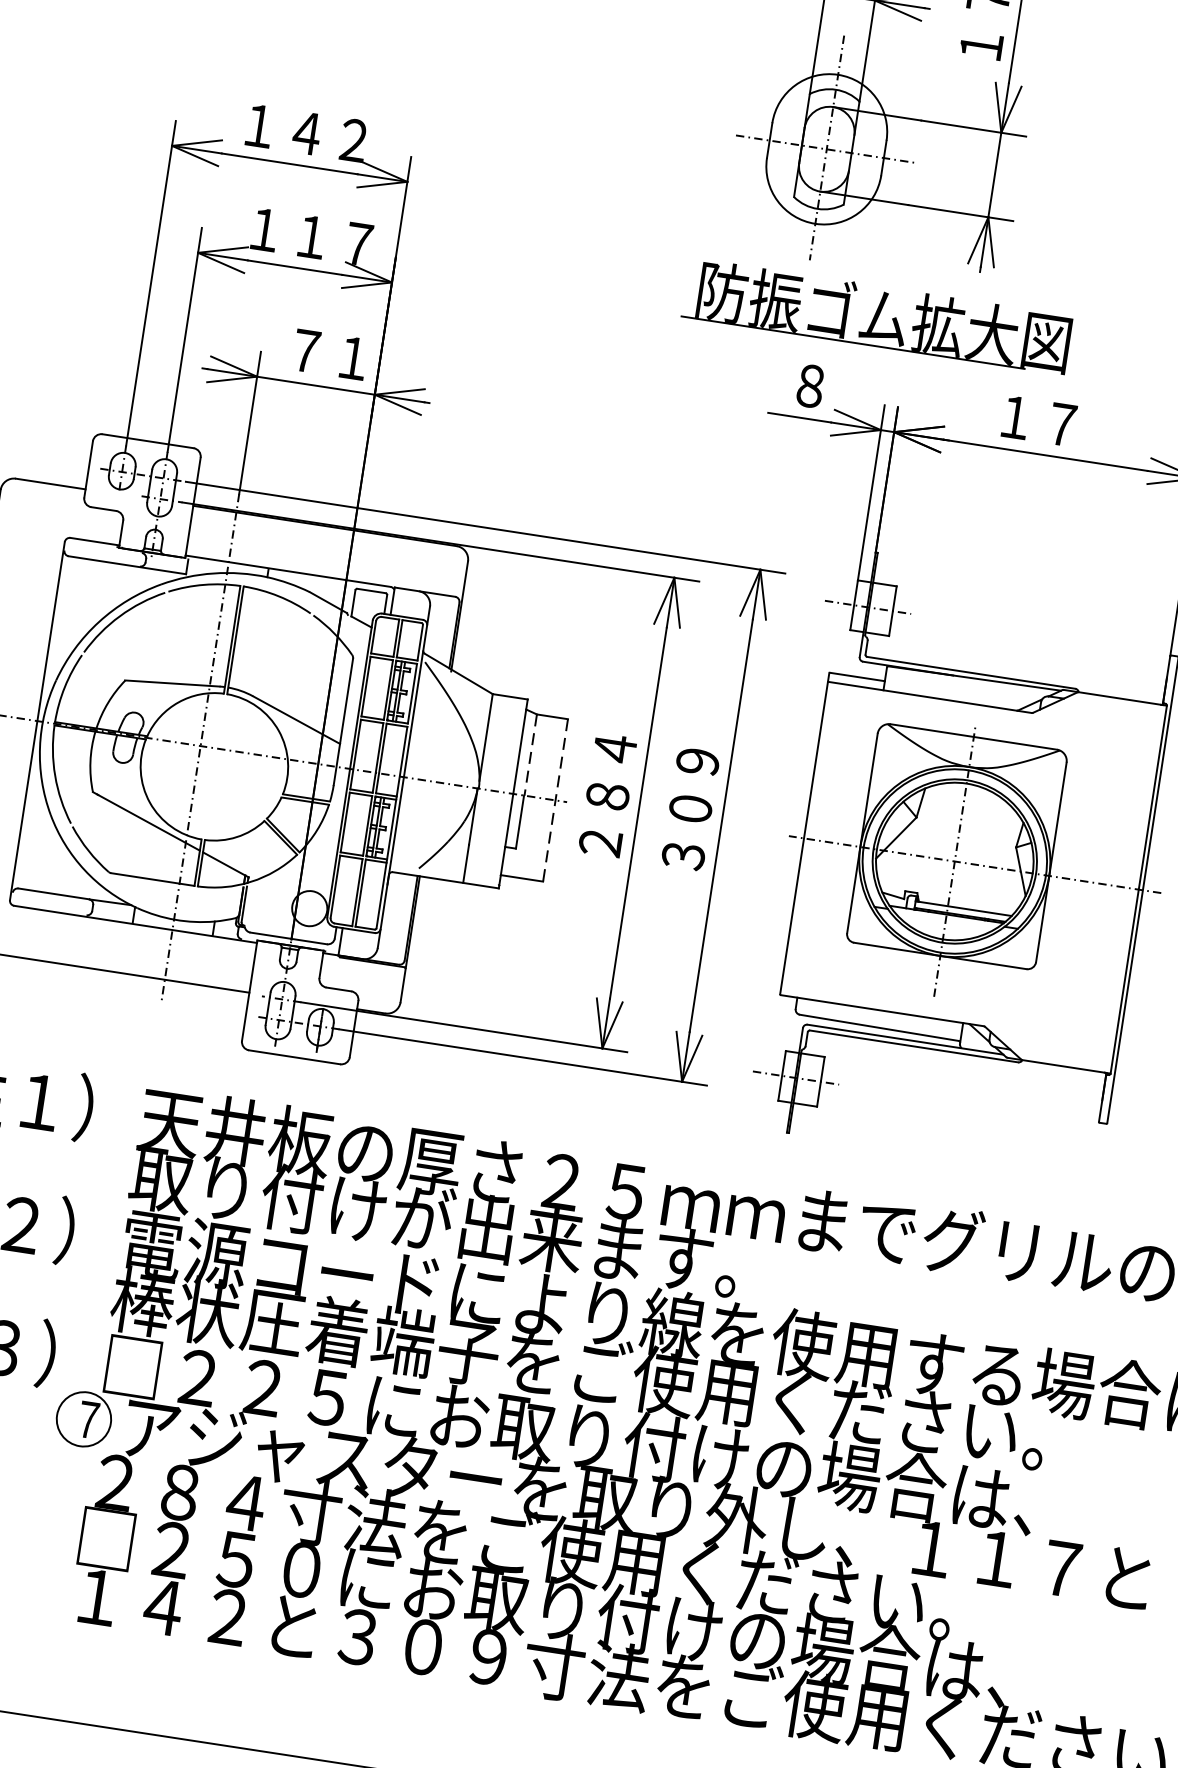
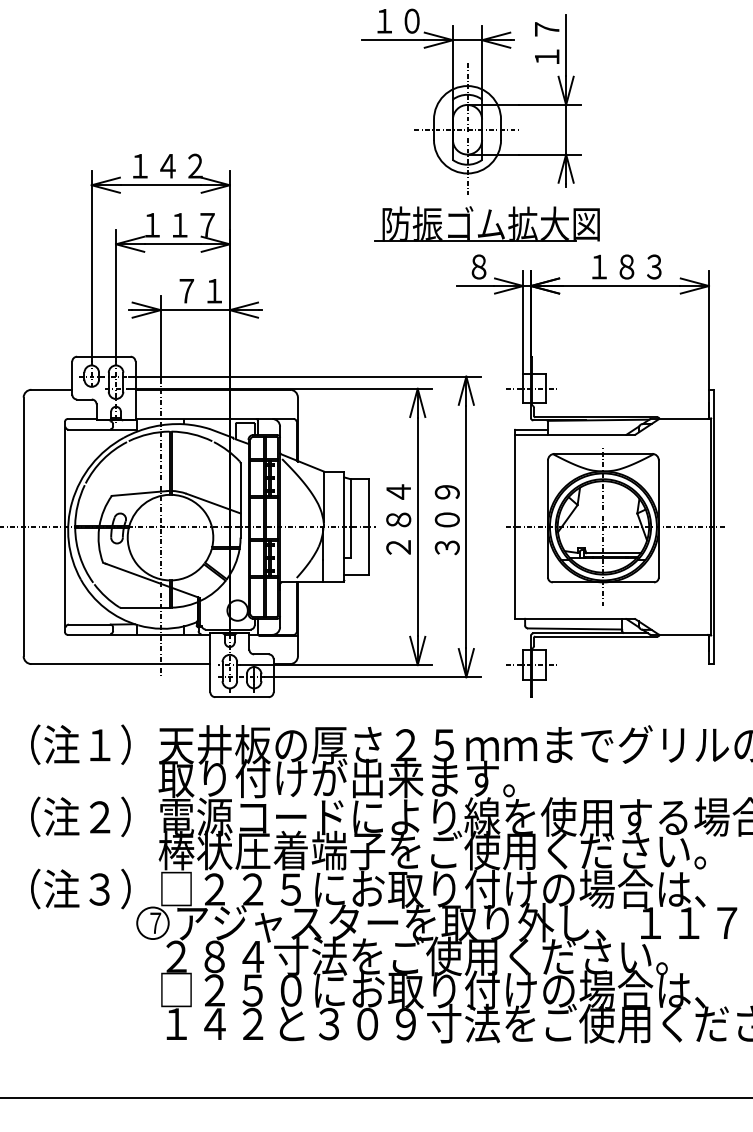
part: (876, 315) -> (486, 223), moved
text: (1085, 427) -> (640, 266), １７ -> １８３
line: (529, 755) -> (350, 503), dashed -> solid
line: (556, 799) -> (369, 526), dashed -> solid

